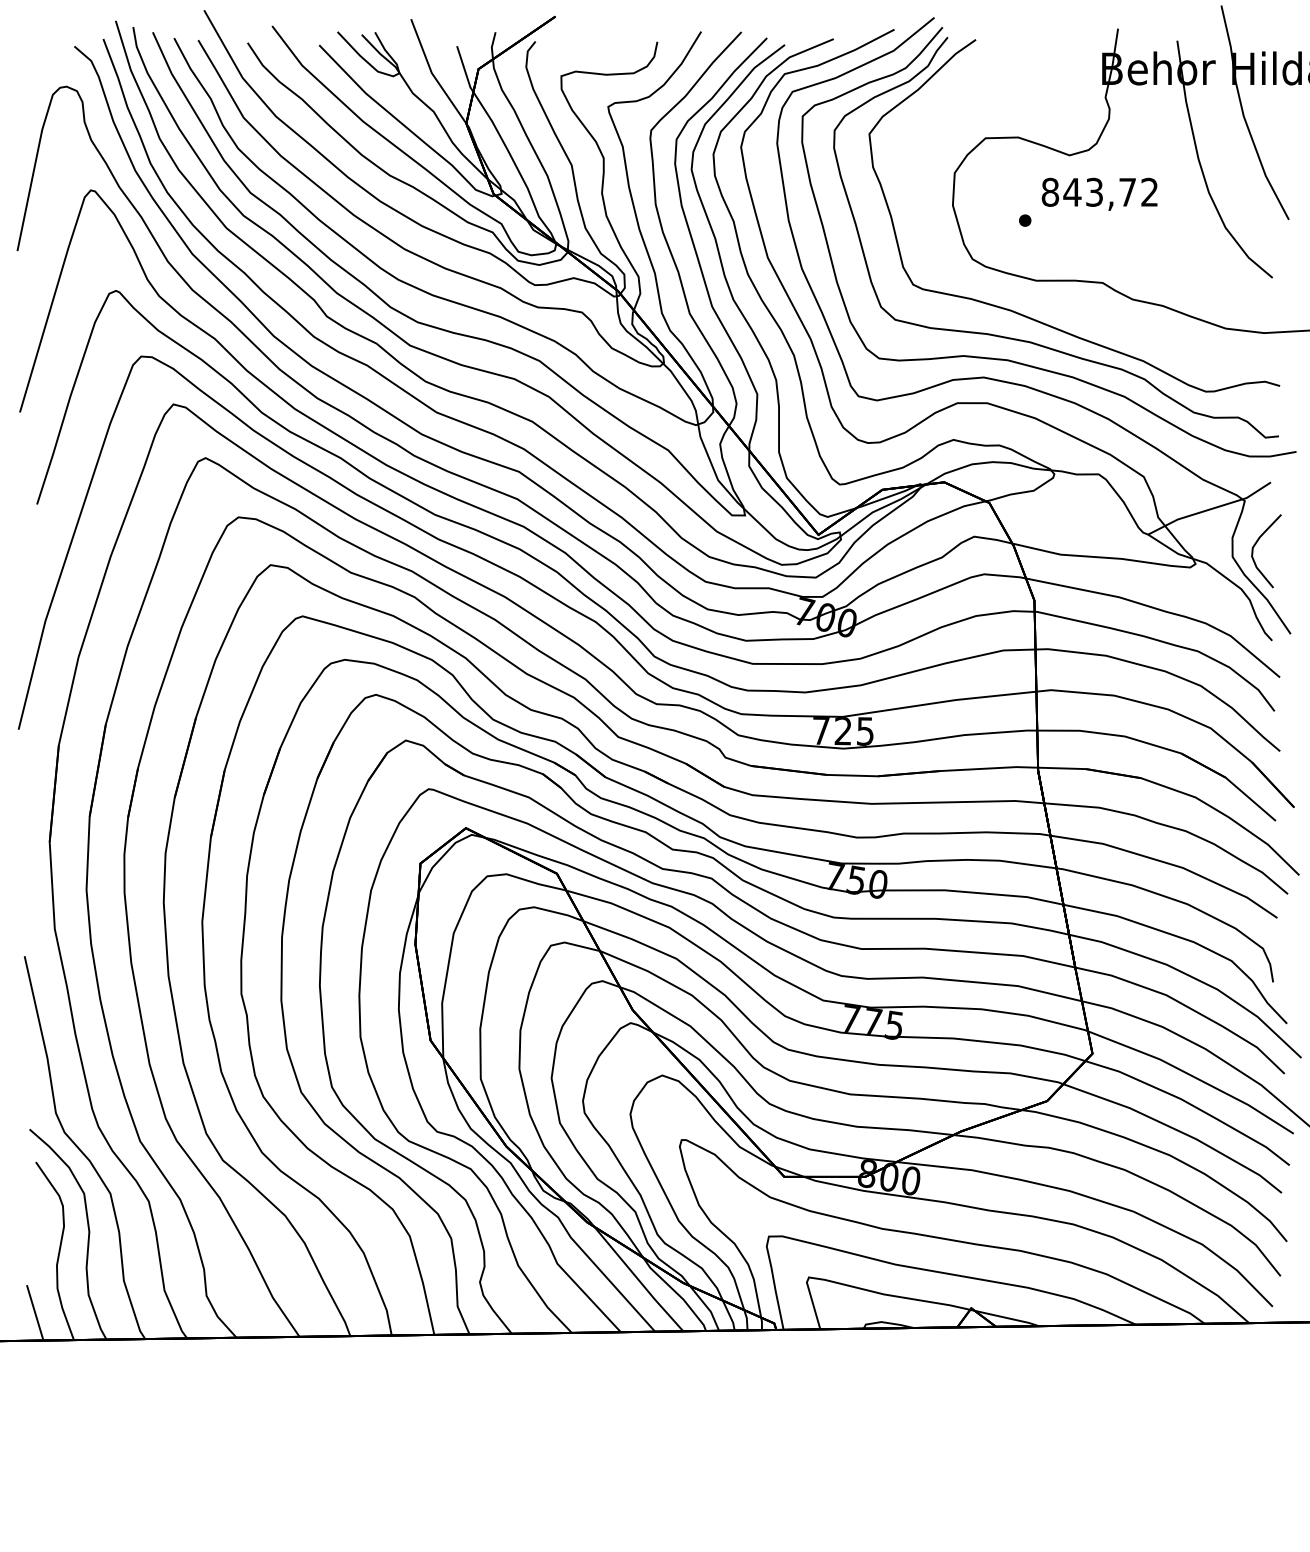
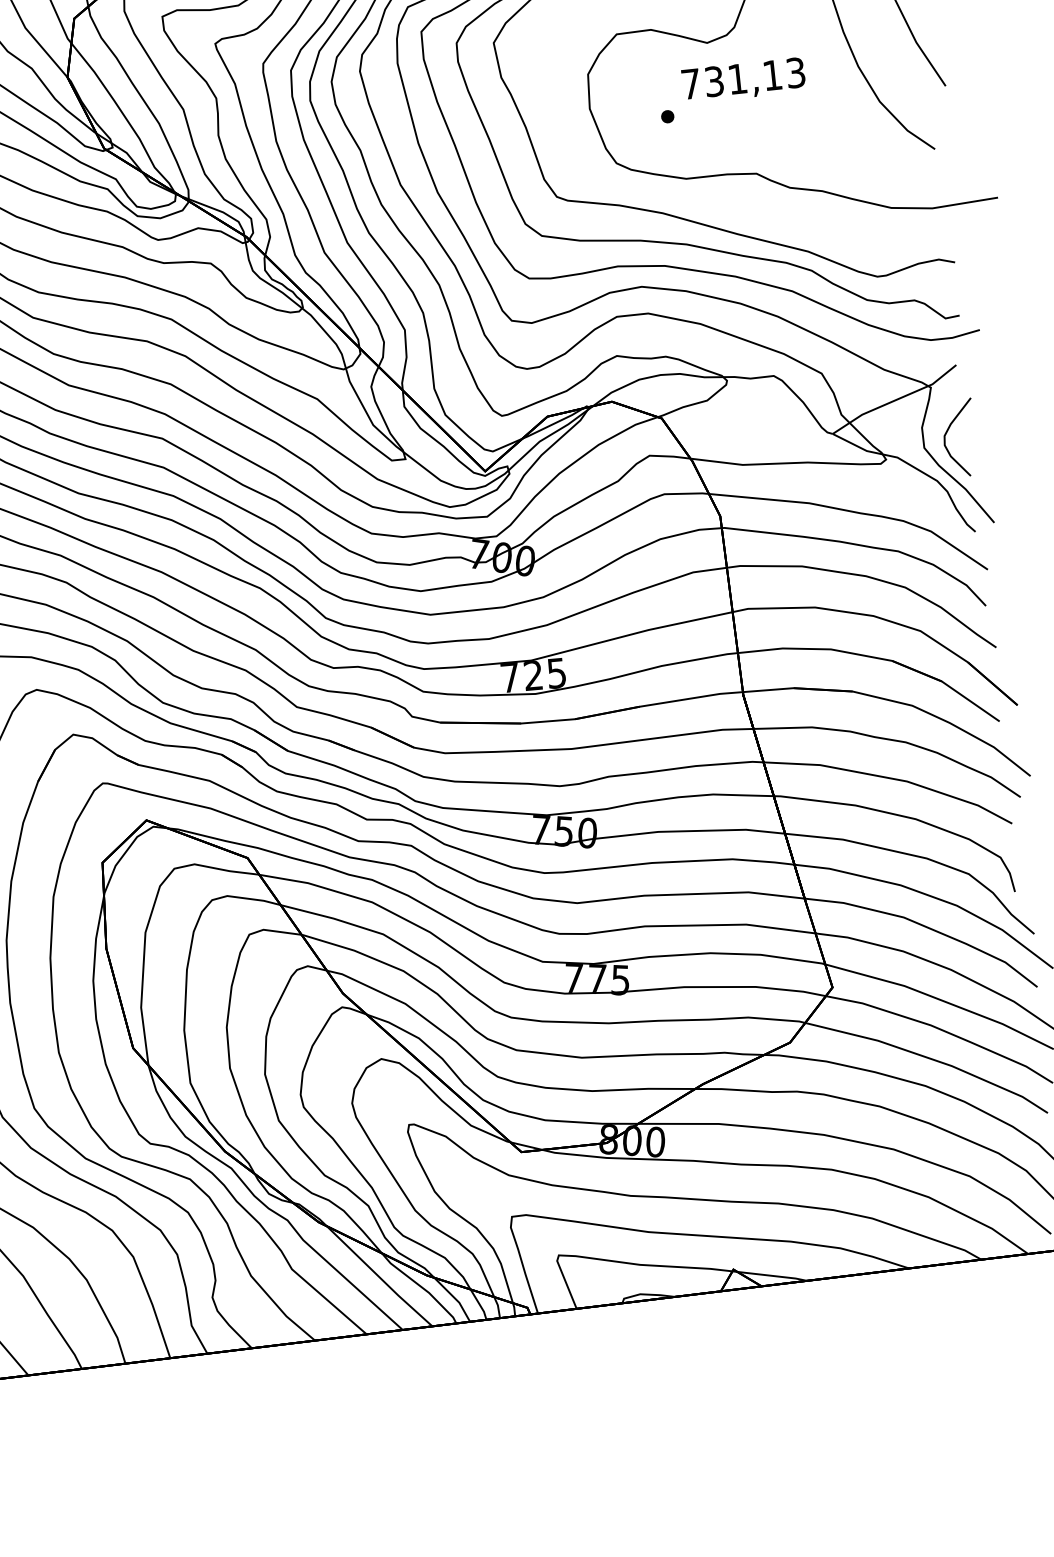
text: (1099, 191) -> (742, 77), 843,72 -> 731,13

